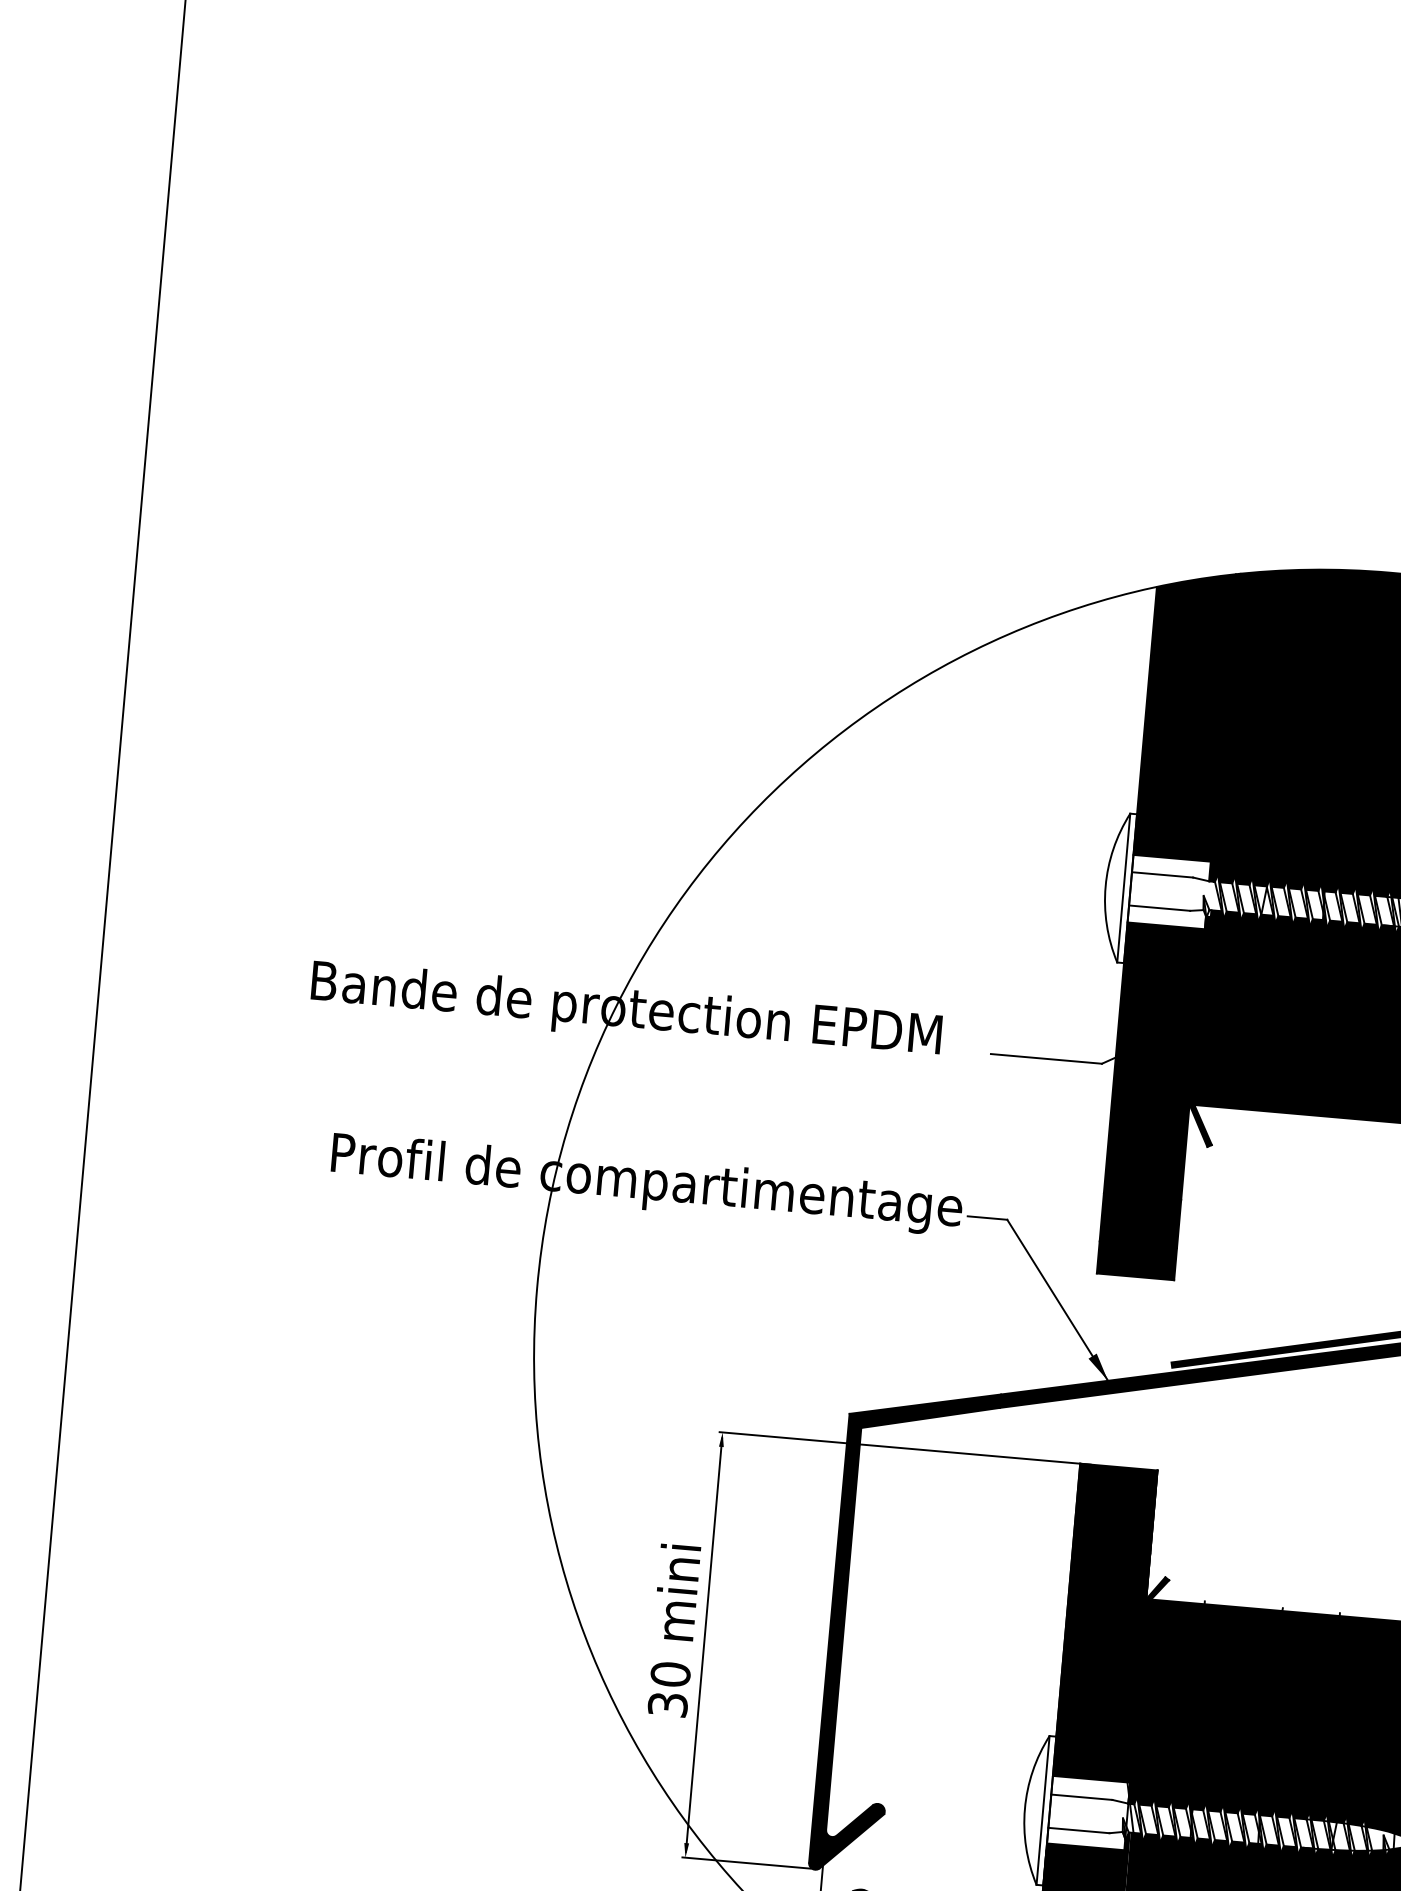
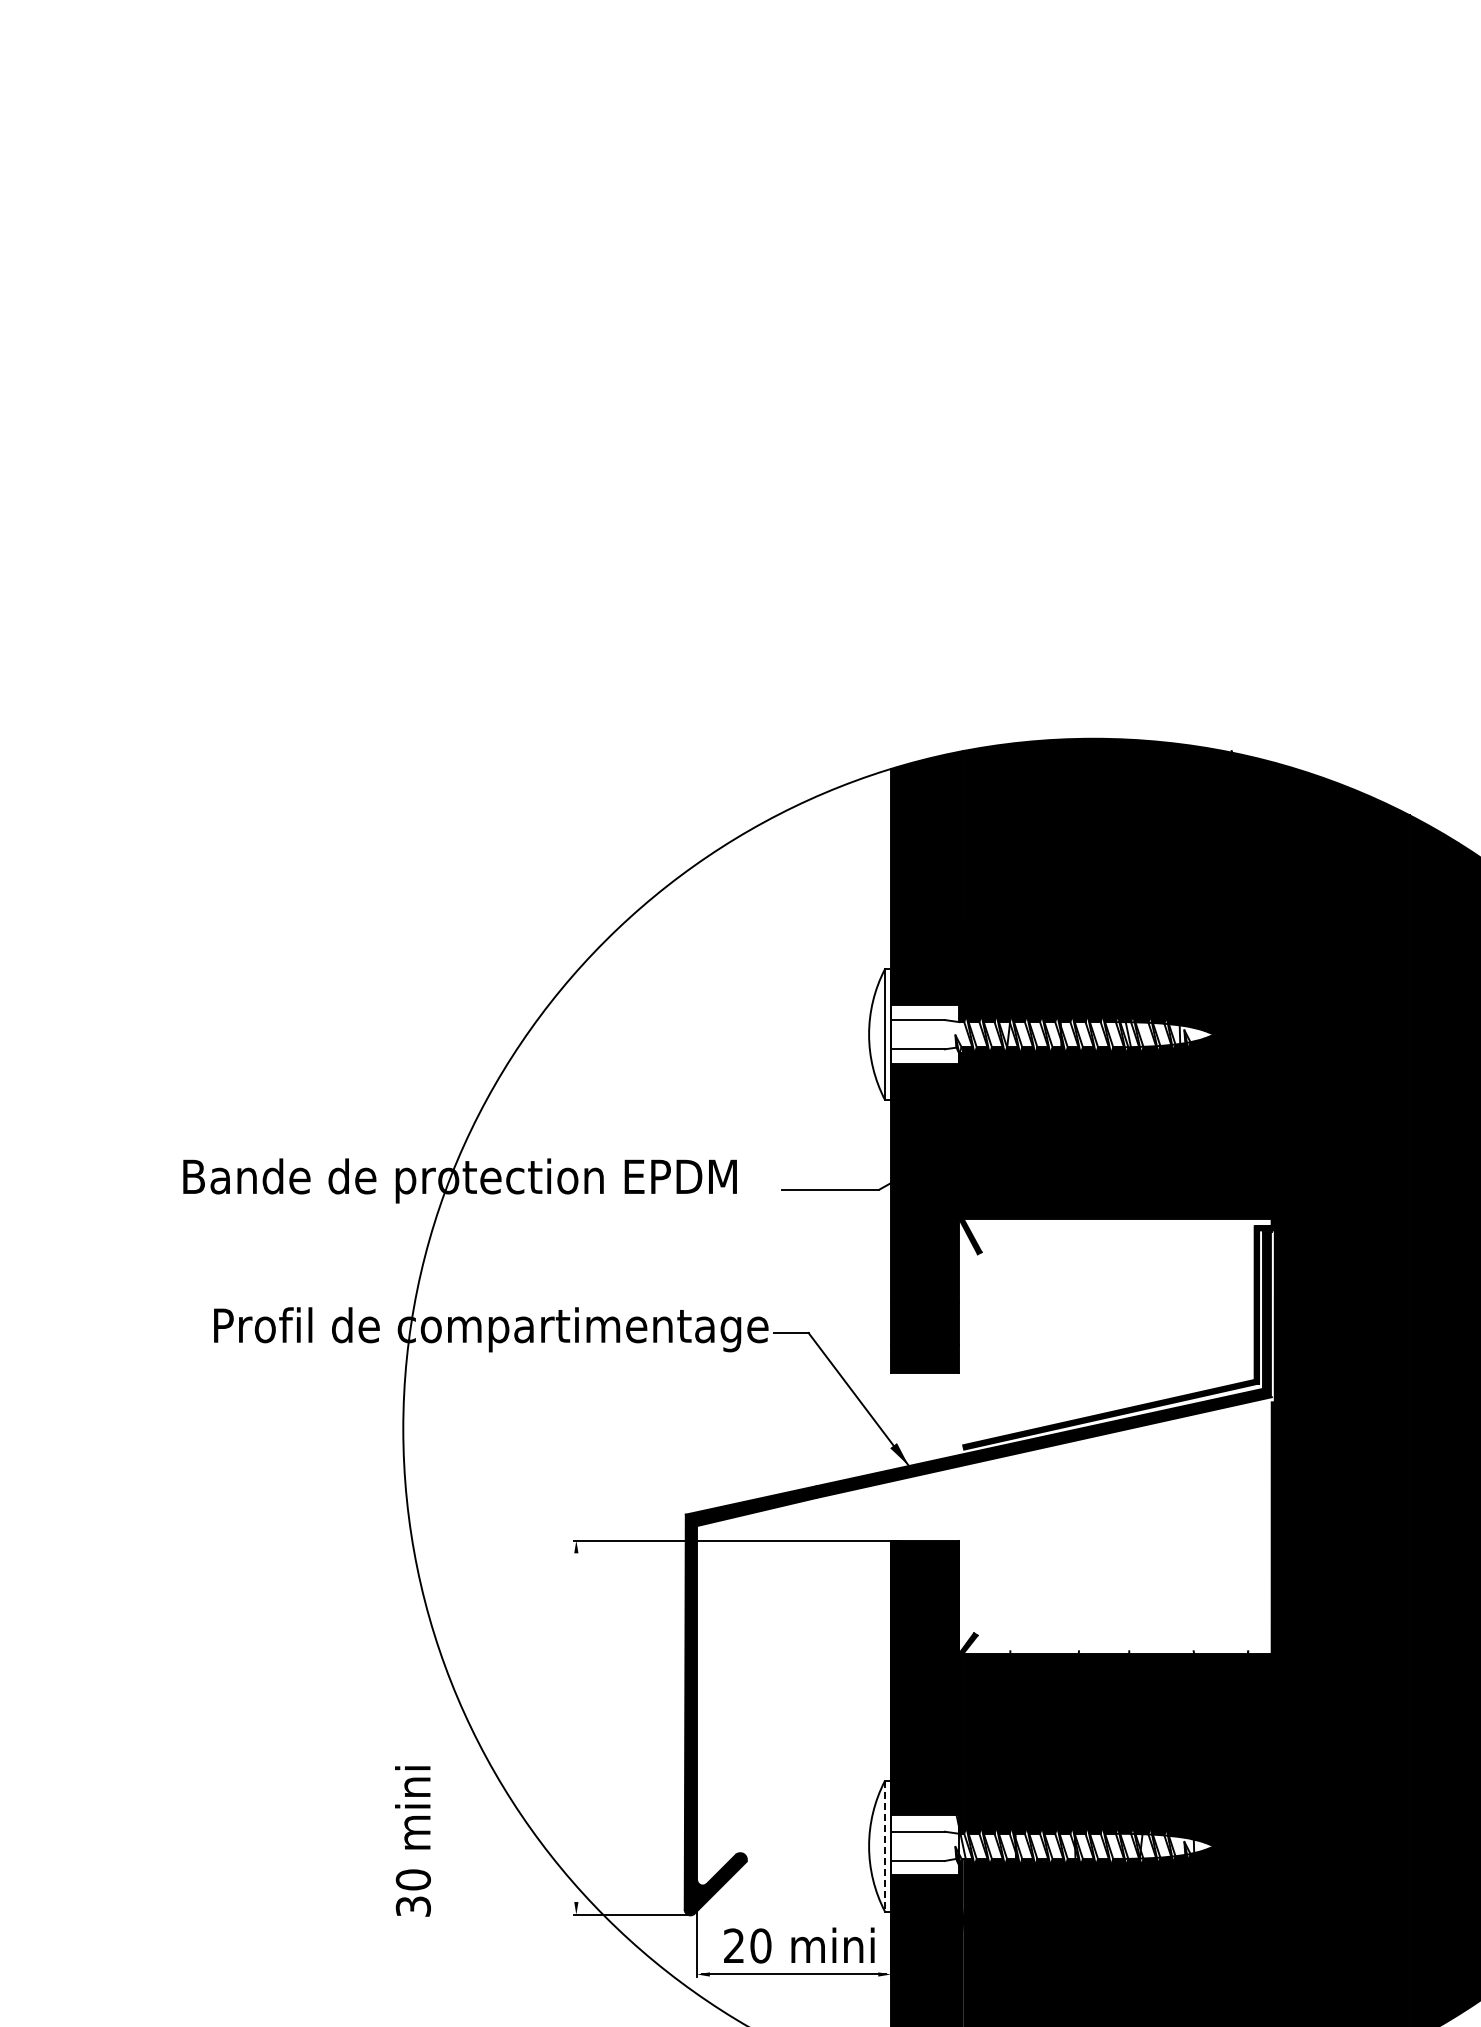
text: (673, 1630) -> (412, 1841), moved
line: (704, 1644) -> (576, 1727), removed
line: (1043, 1810) -> (885, 1846), solid -> dashed

